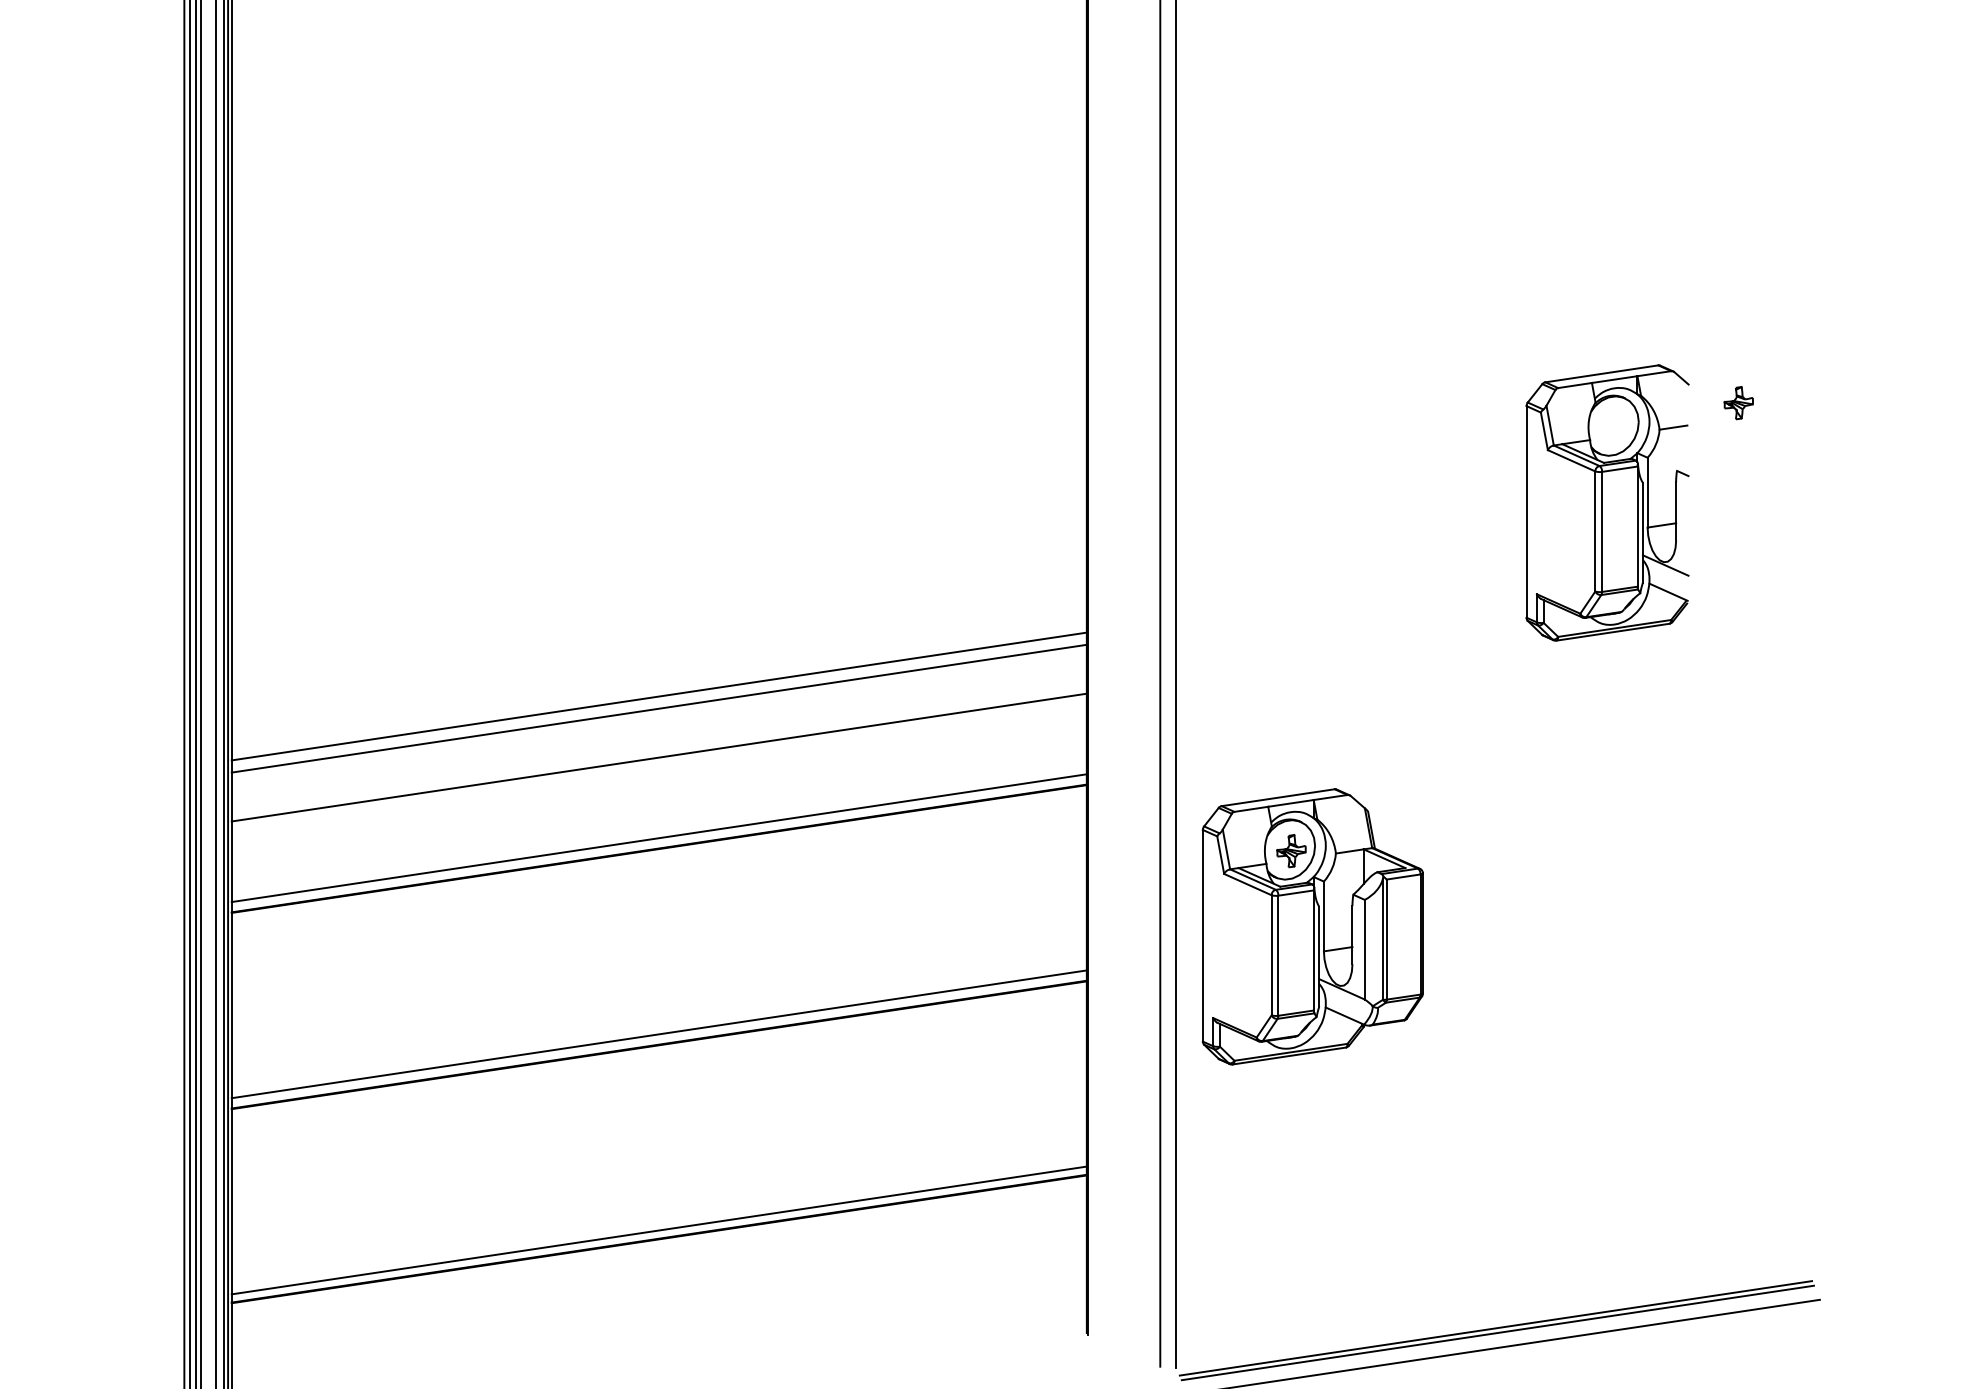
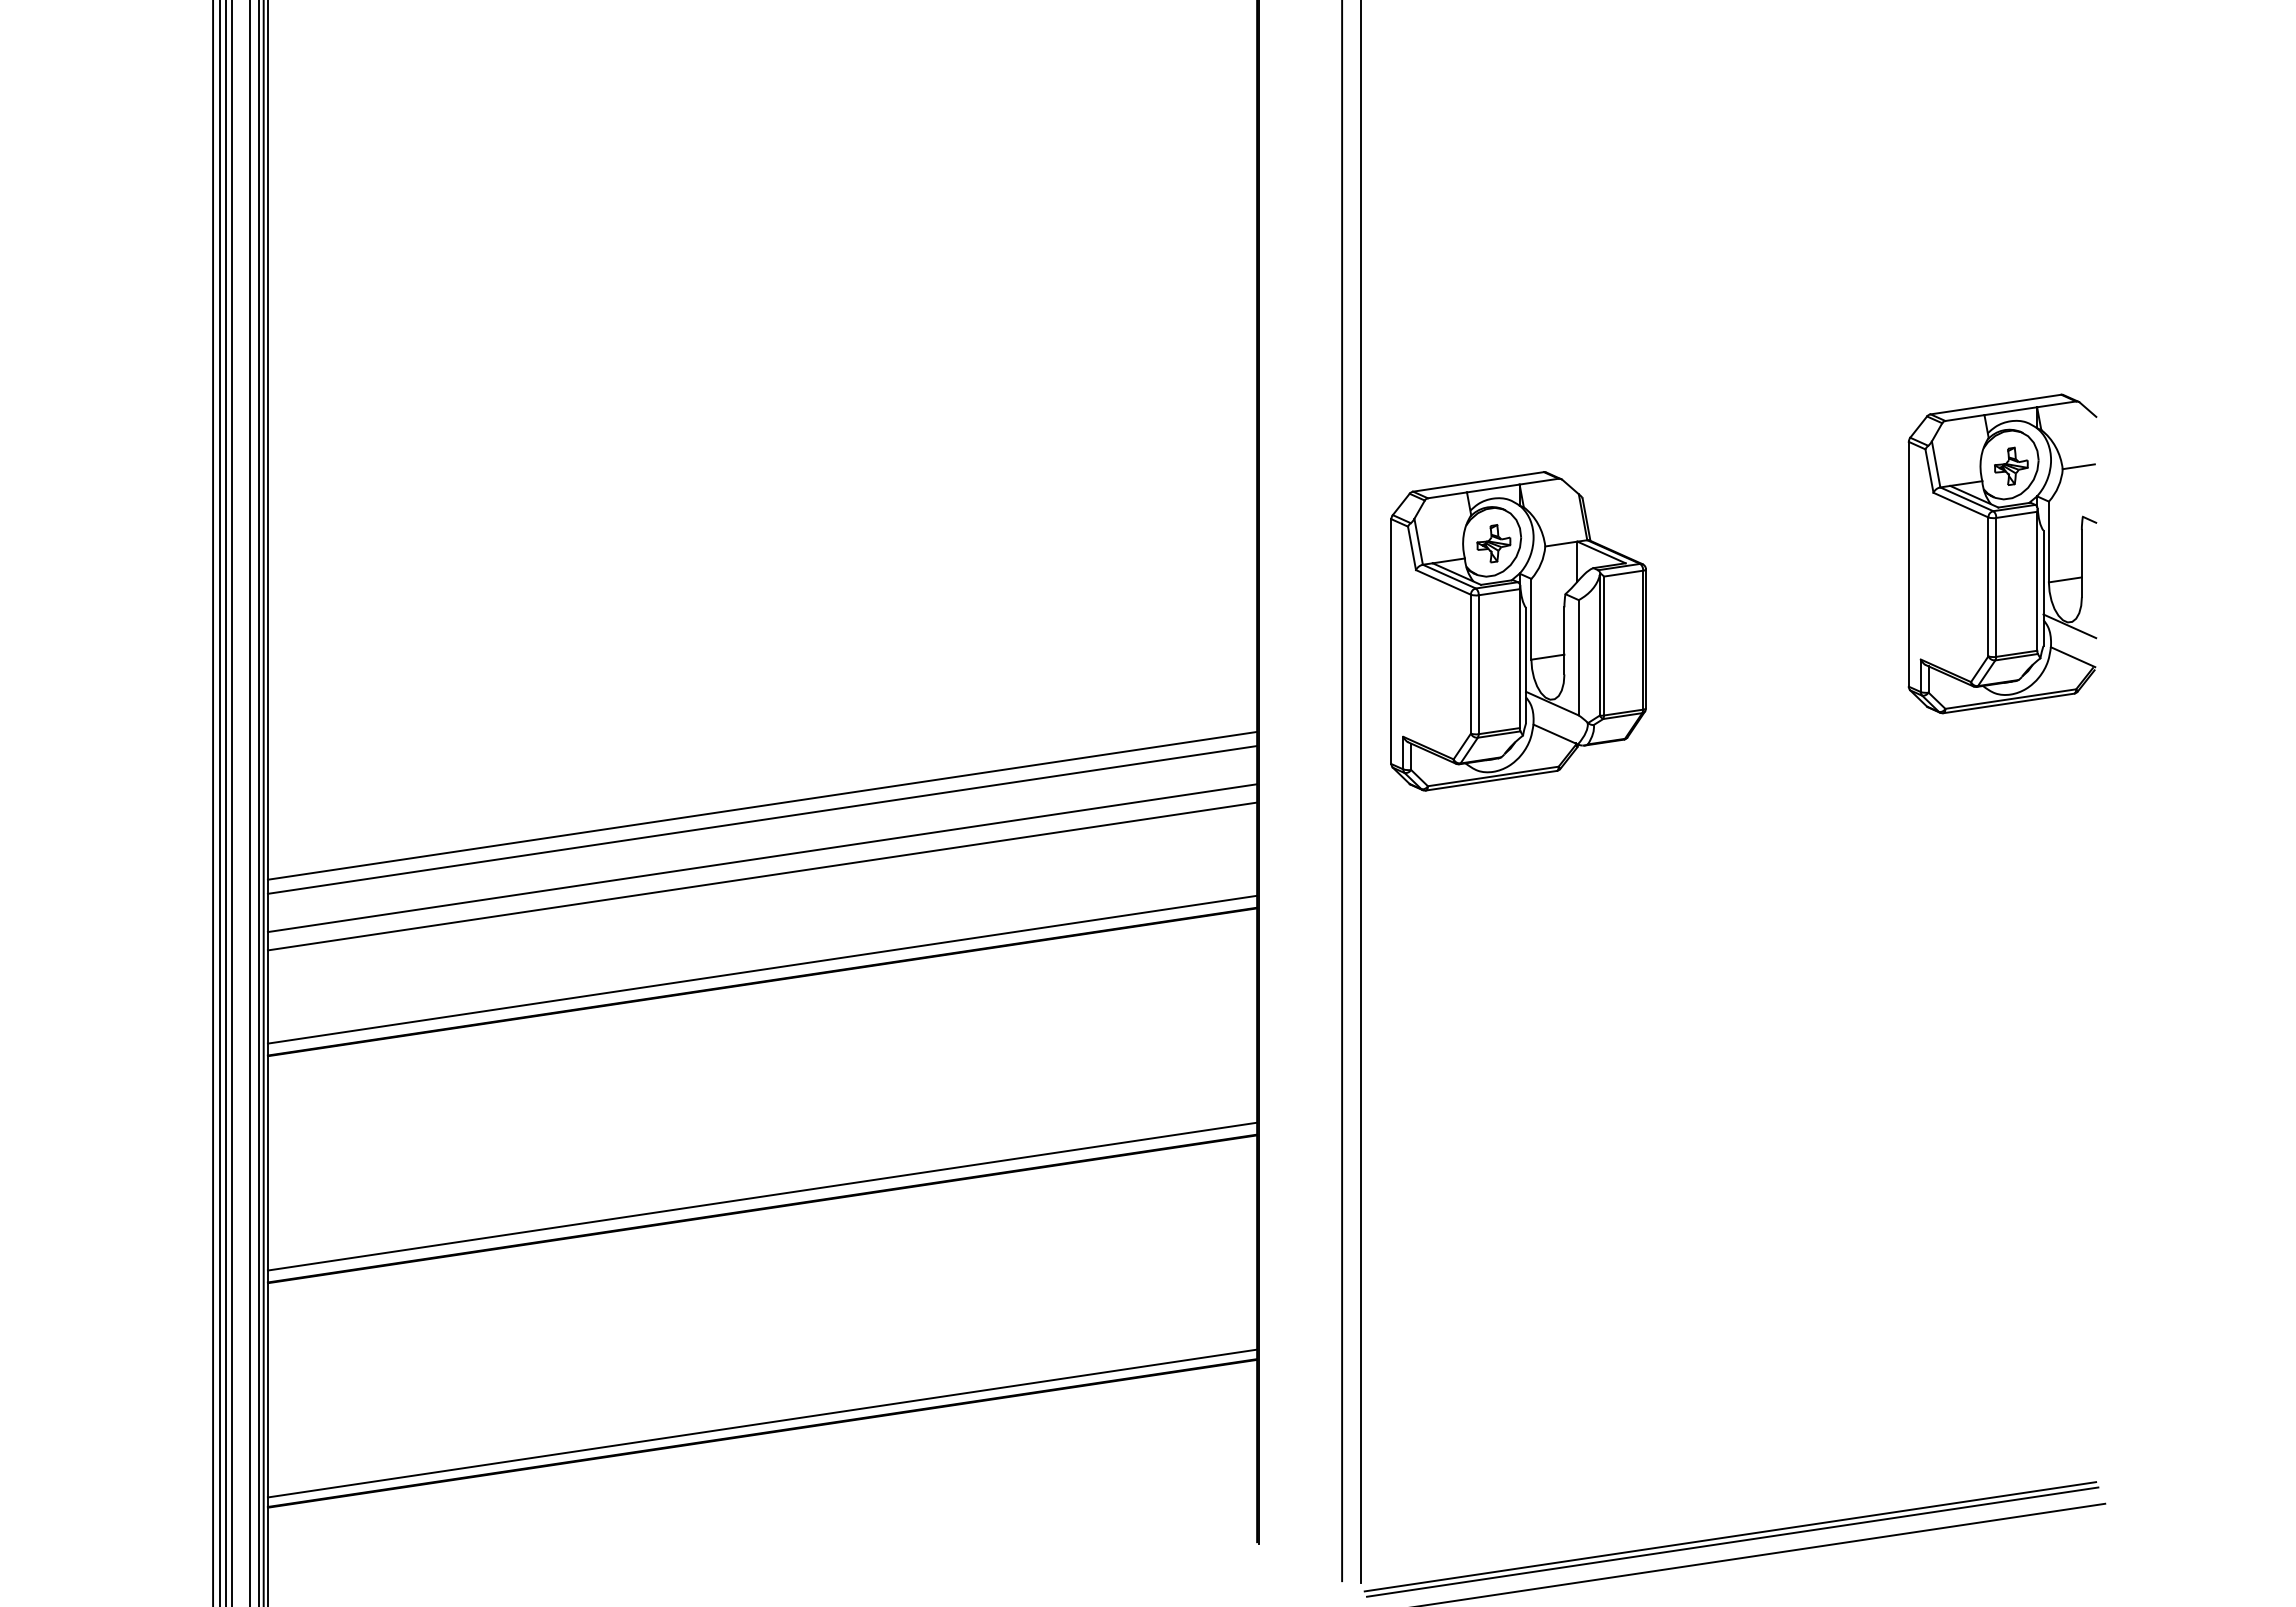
part: (1607, 502) -> (2002, 553), moved
line: (659, 742) -> (762, 858), added
part: (1312, 927) -> (1518, 631), moved

